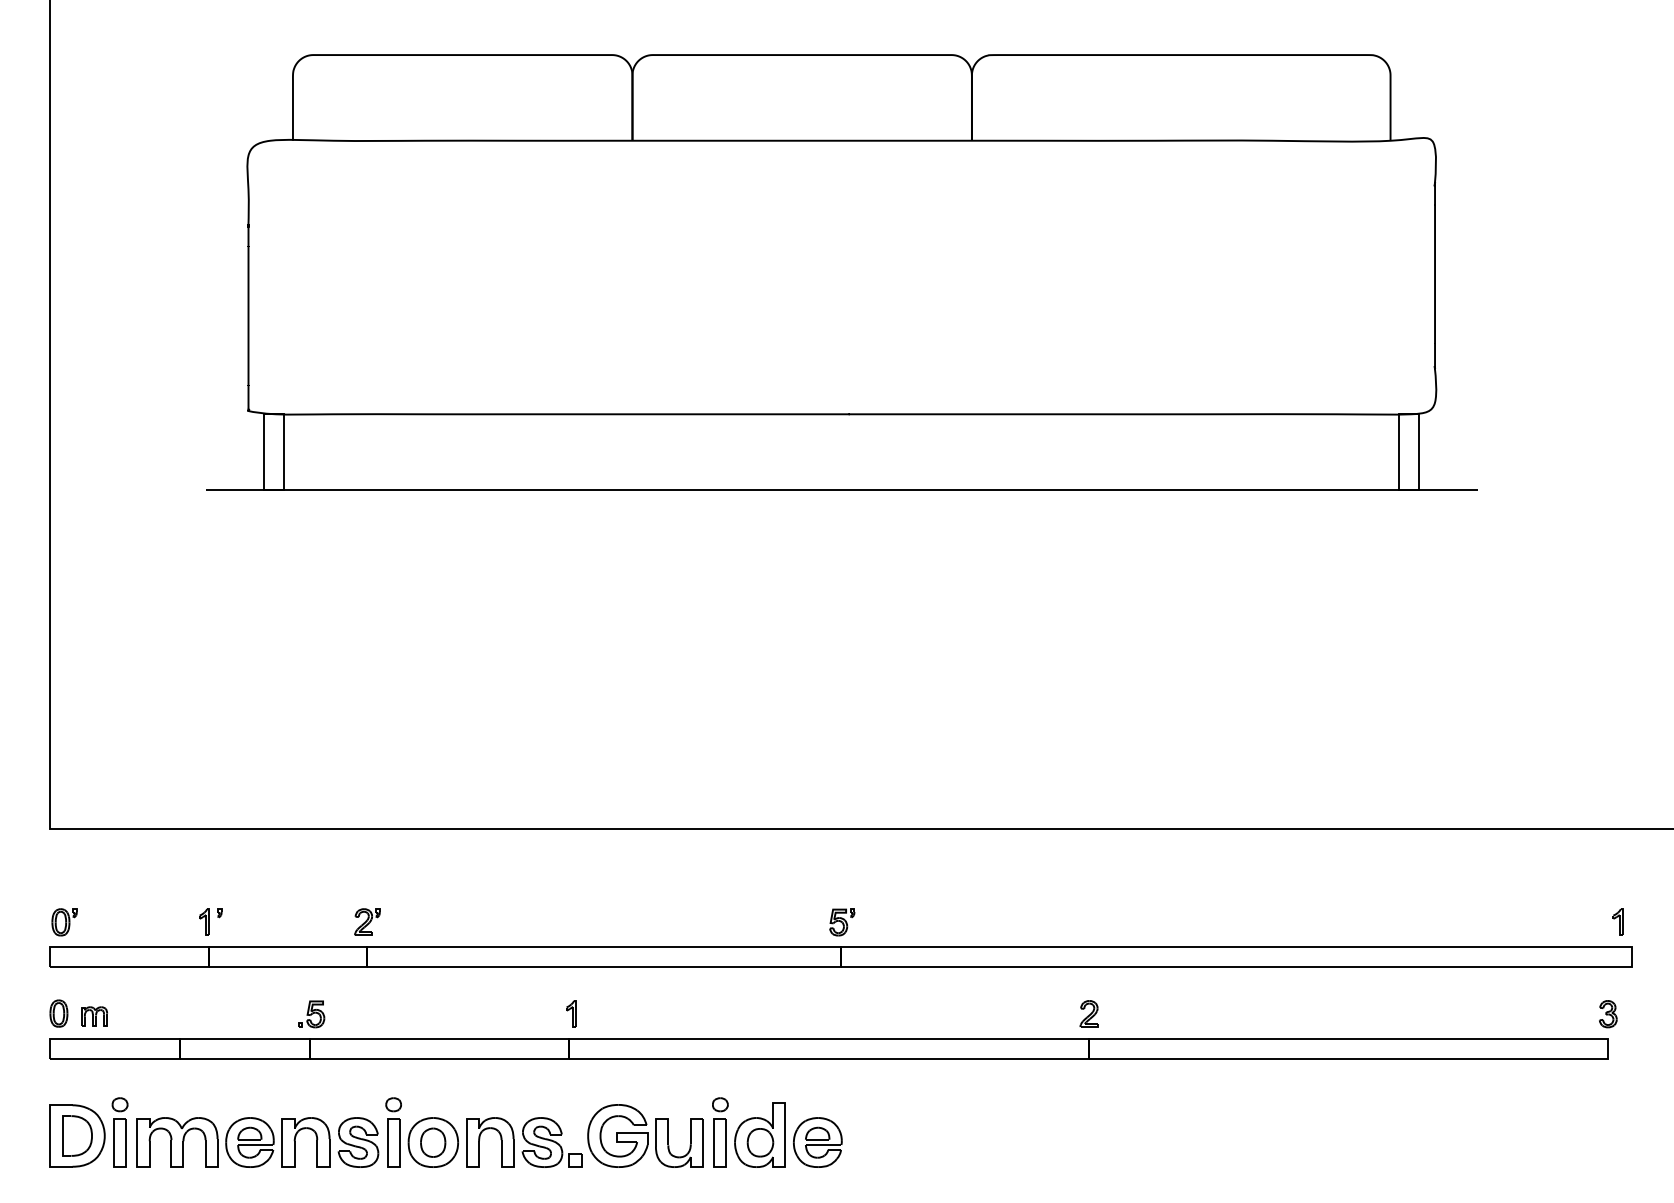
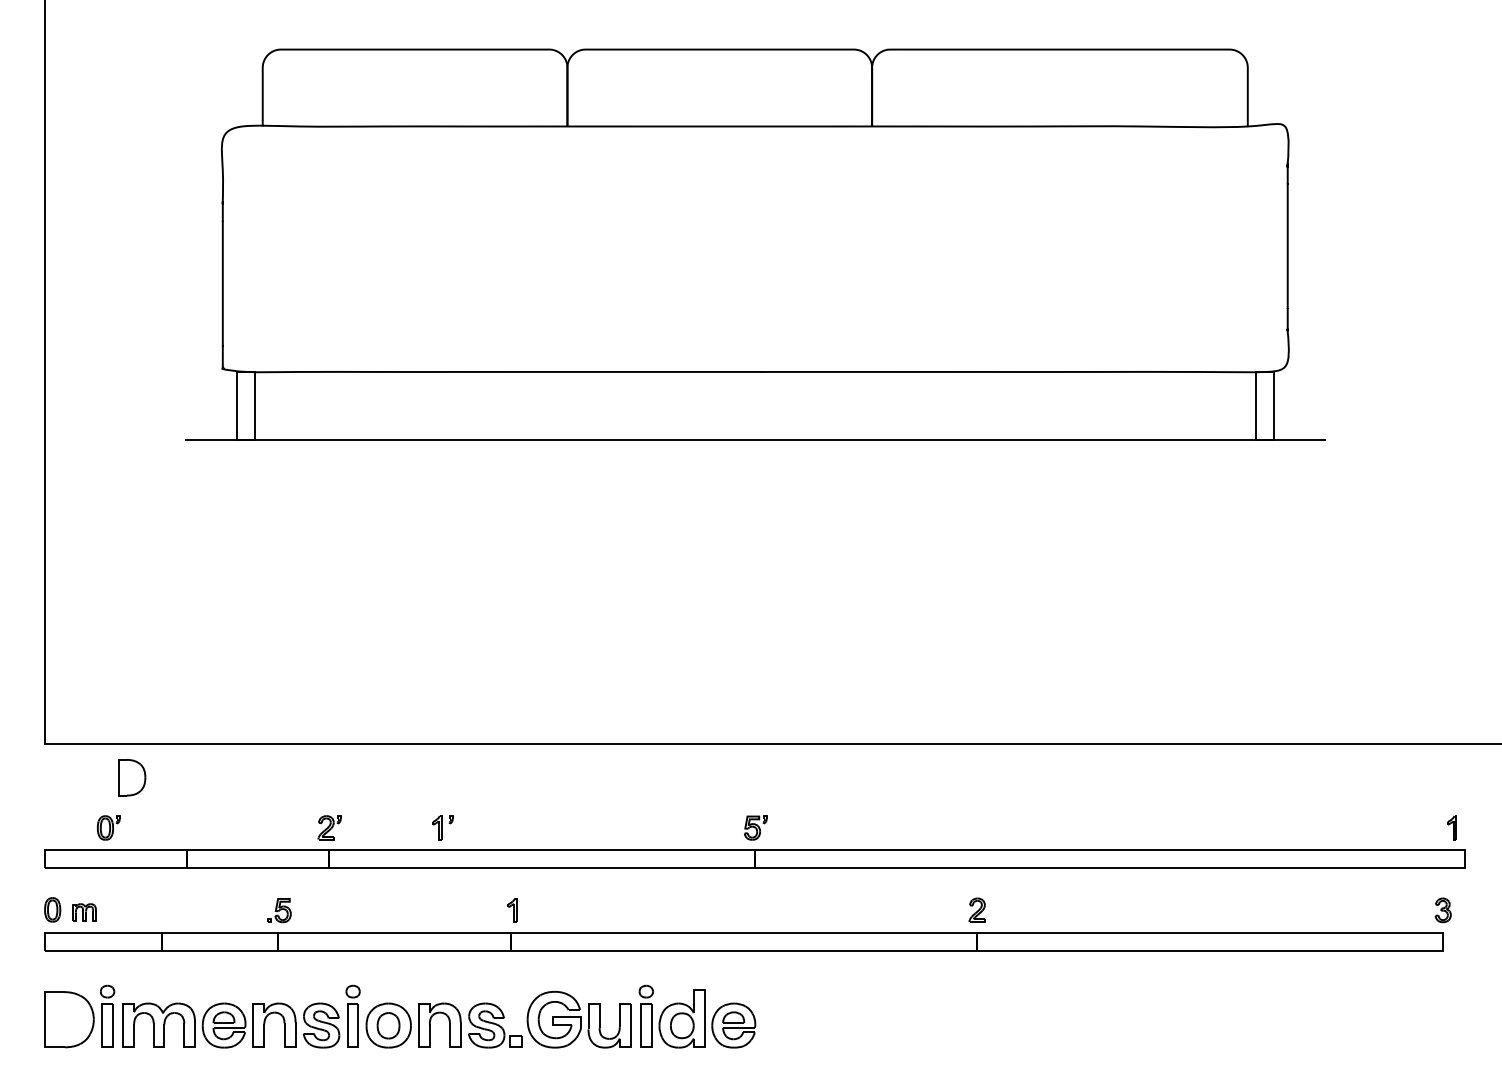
part: (64, 921) -> (108, 827), moved
part: (210, 921) -> (442, 827), moved
part: (77, 1135) -> (132, 777), moved

